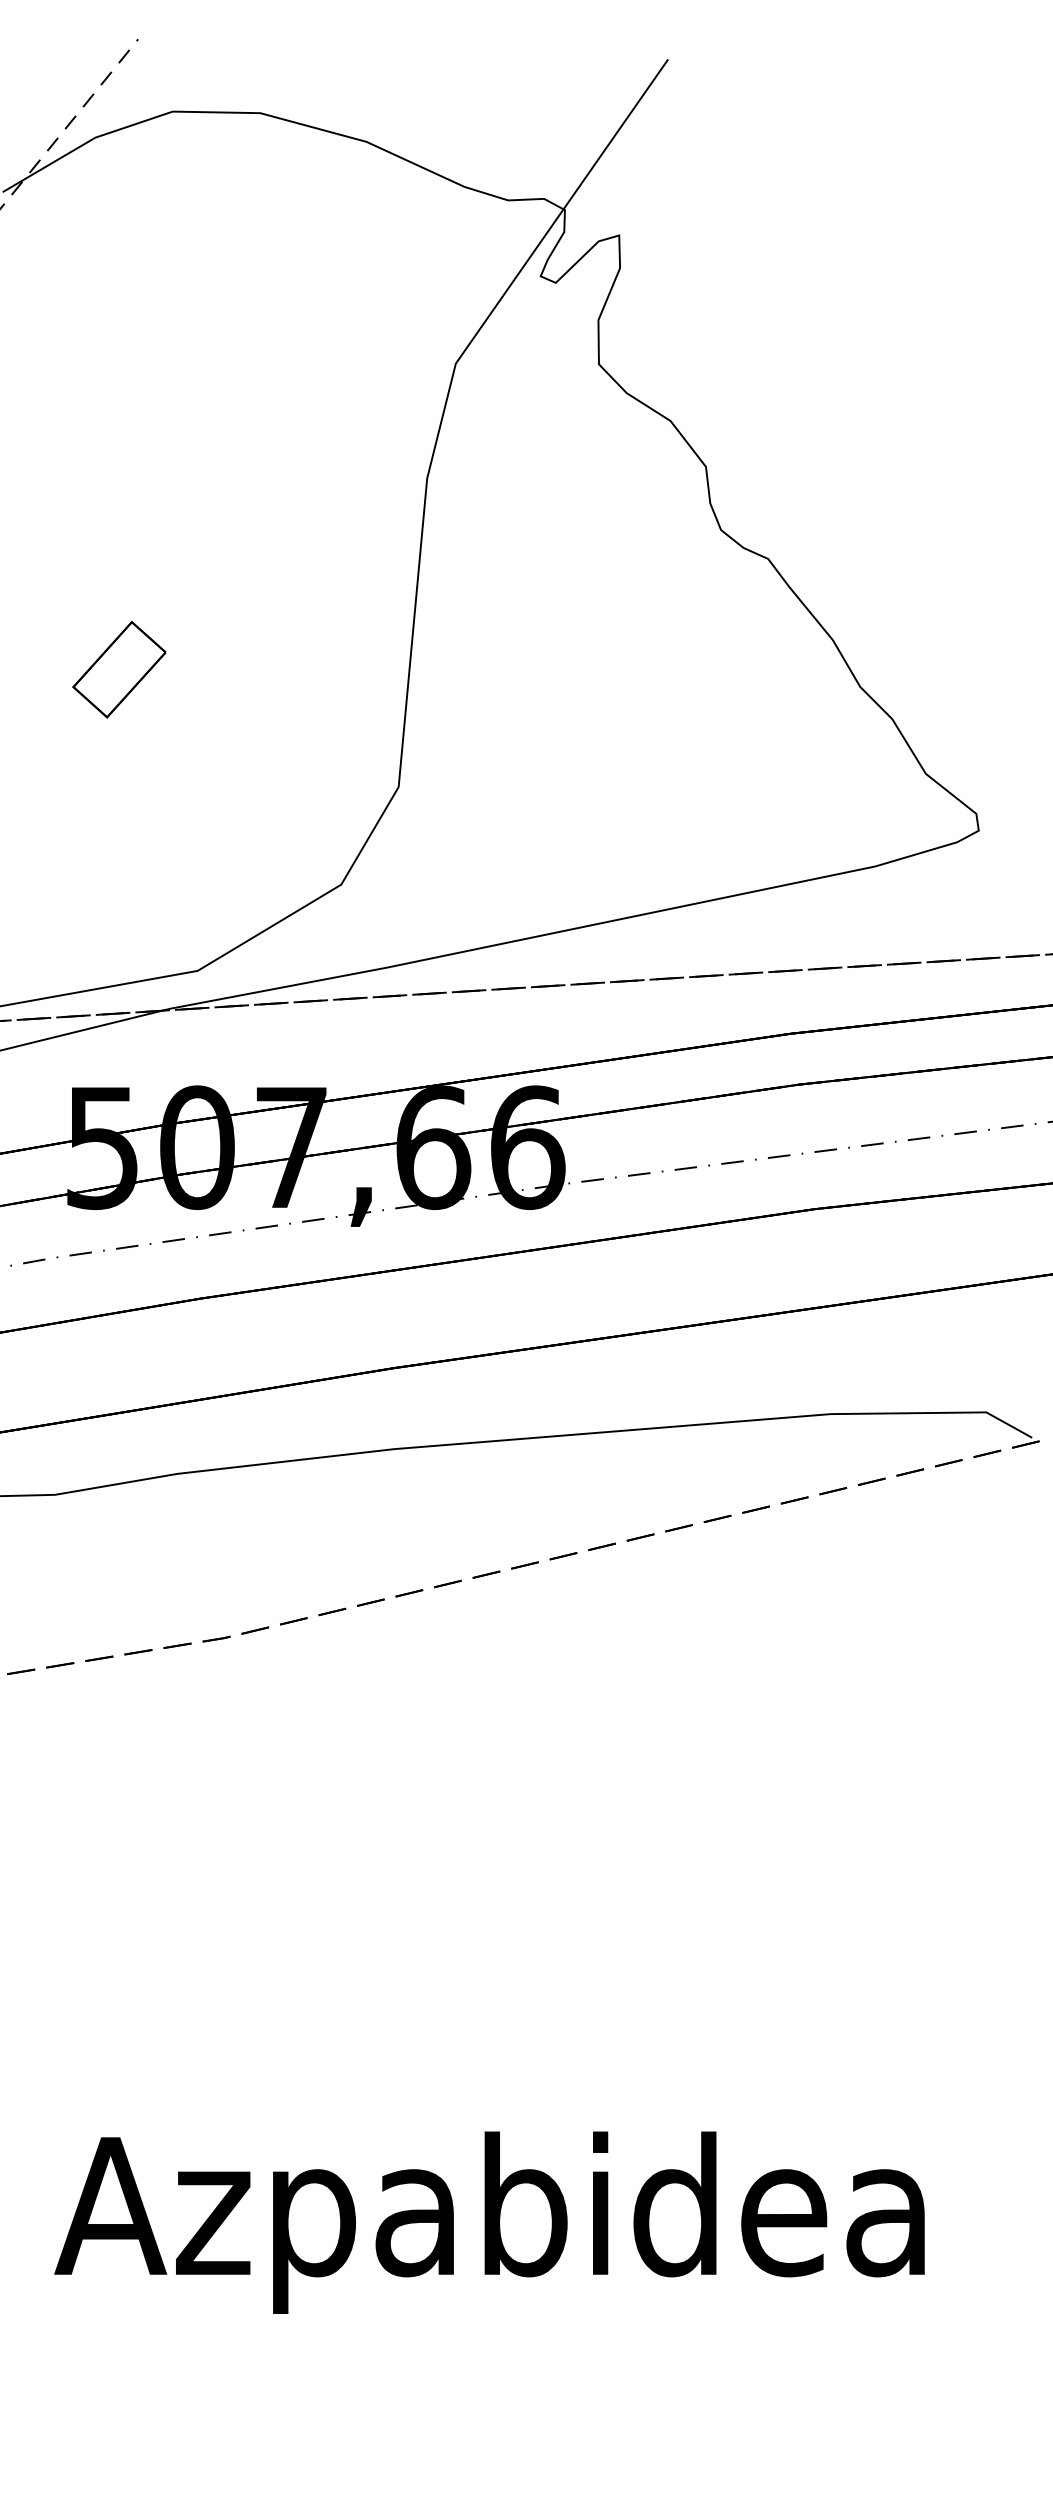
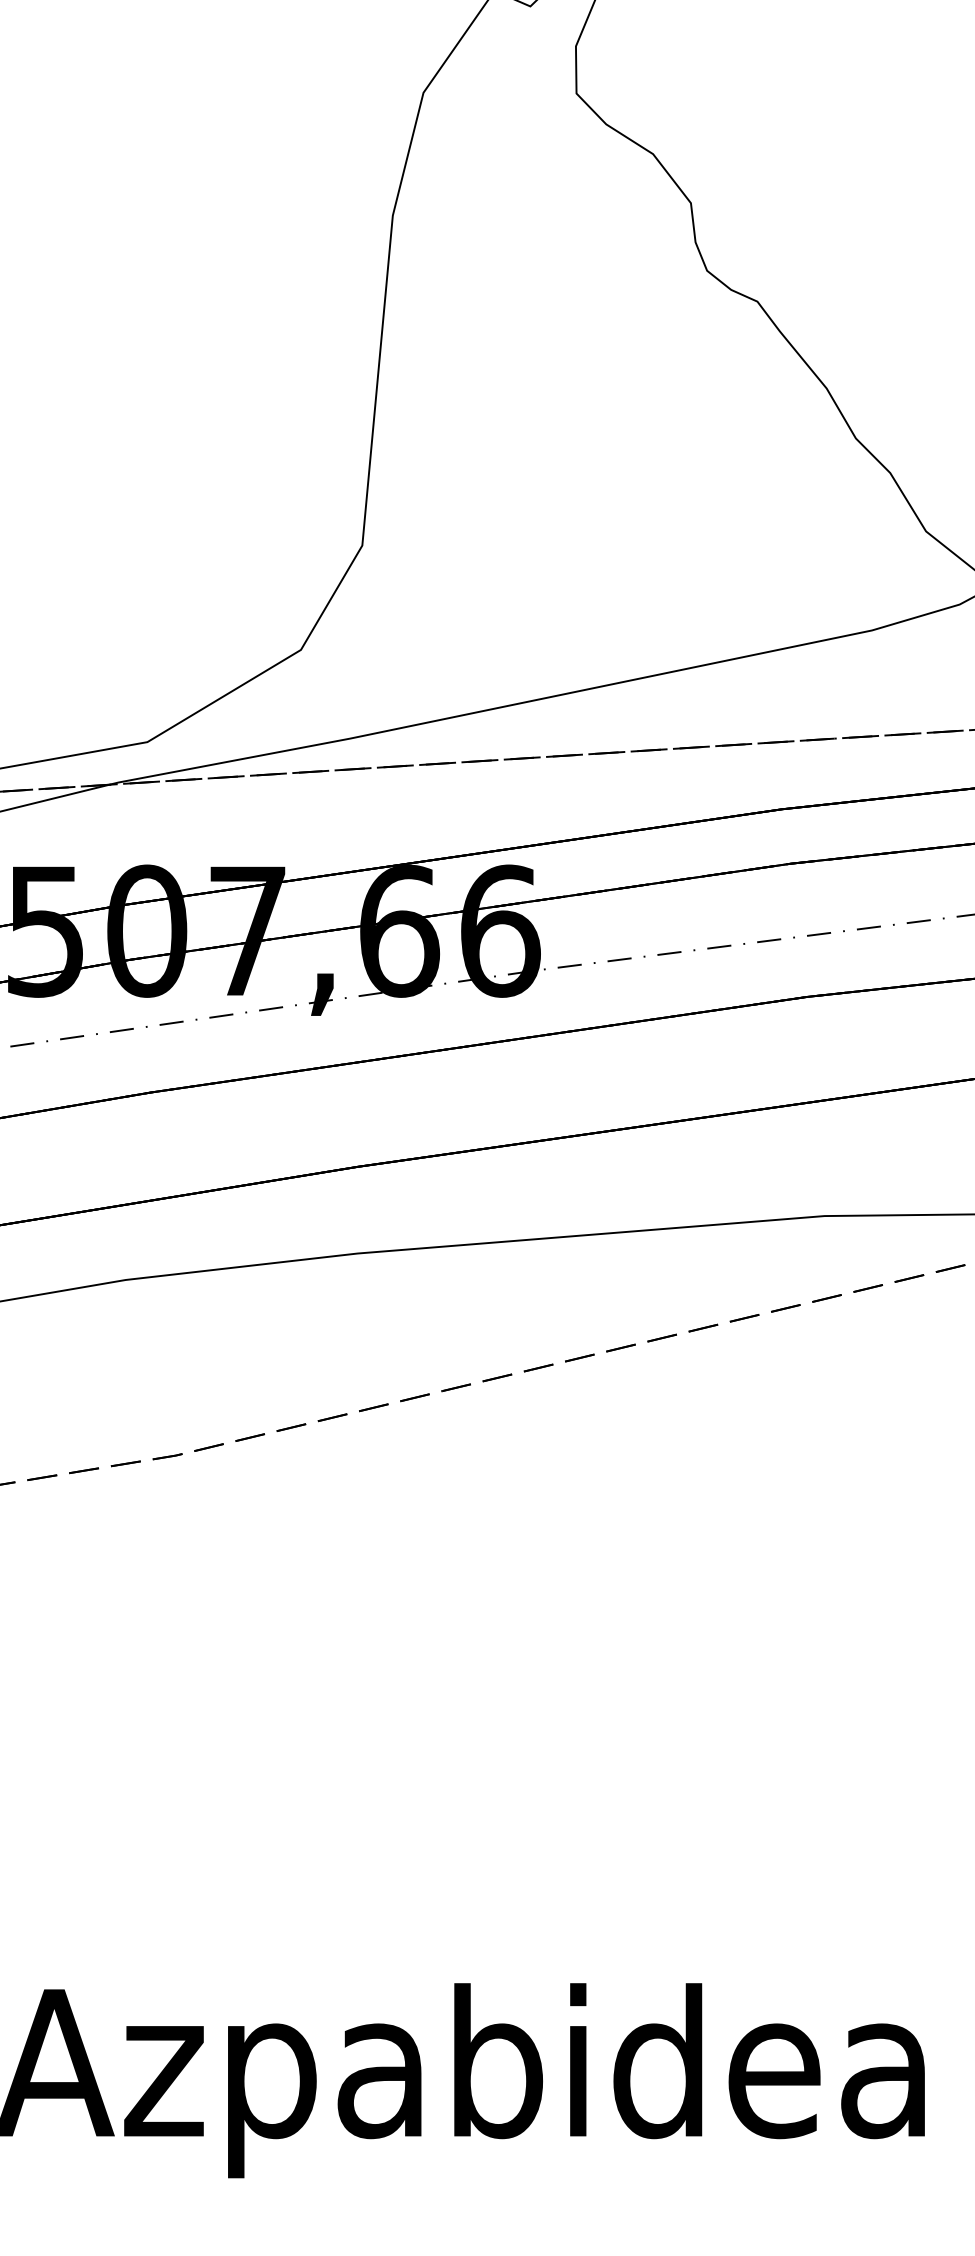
part: (119, 669) -> (63, 419), removed

